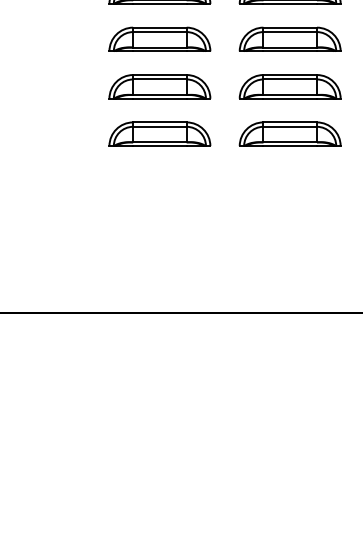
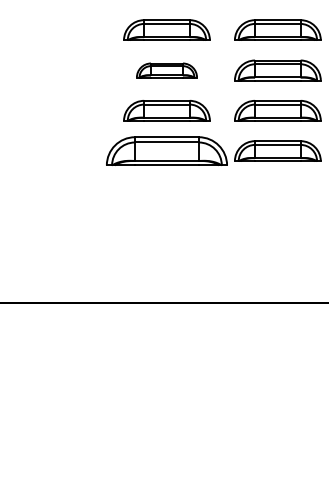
part: (159, 39) -> (166, 70), size x0.7
part: (159, 133) -> (166, 150), size x1.4

